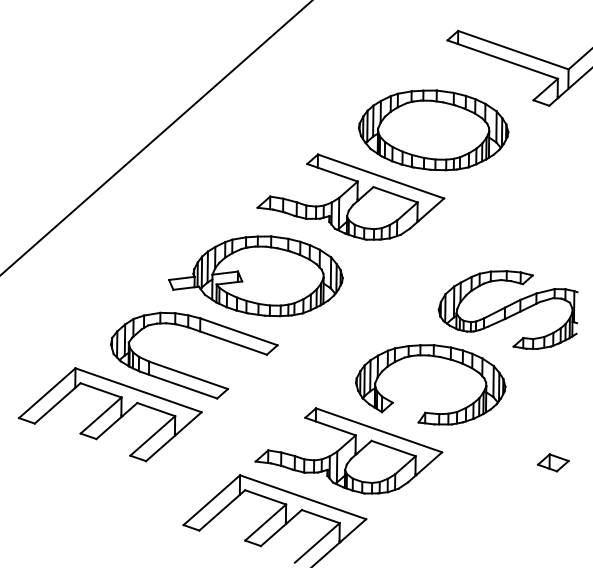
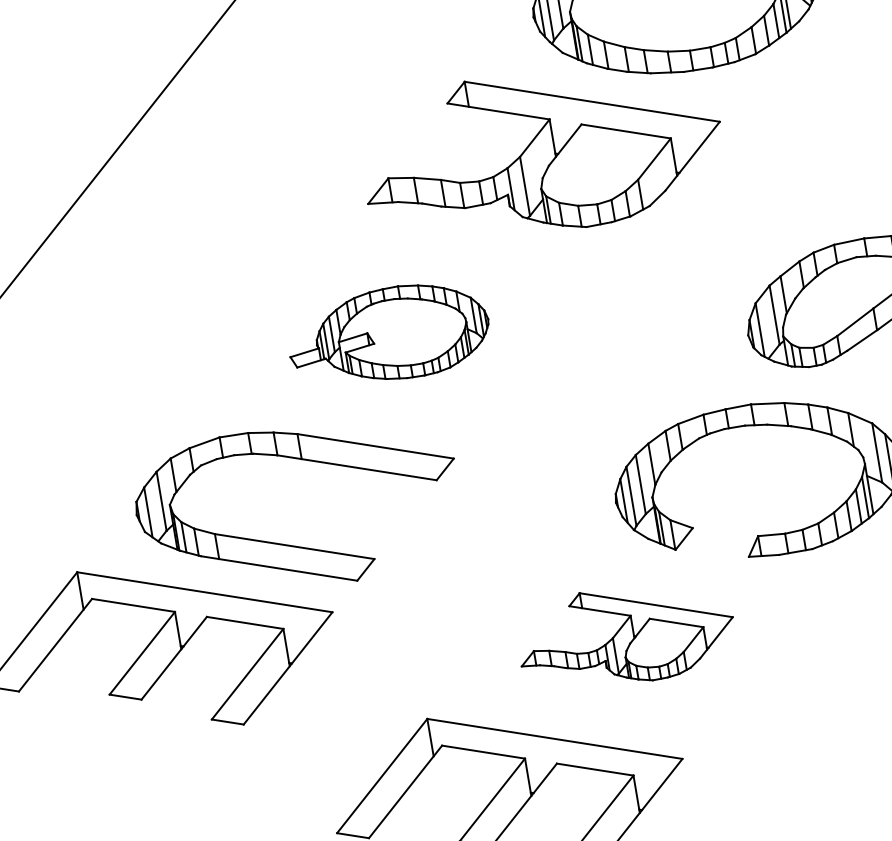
part: (255, 276) -> (387, 335), size x0.6
part: (348, 450) -> (625, 634), size x0.6

